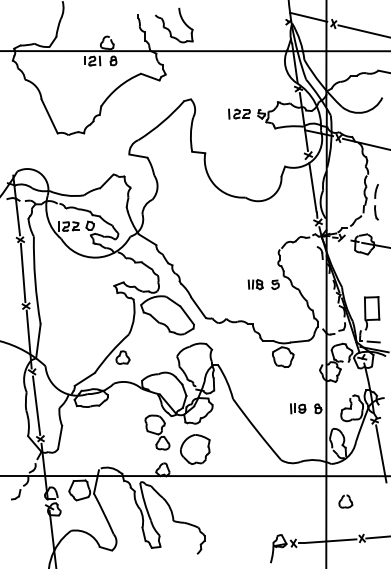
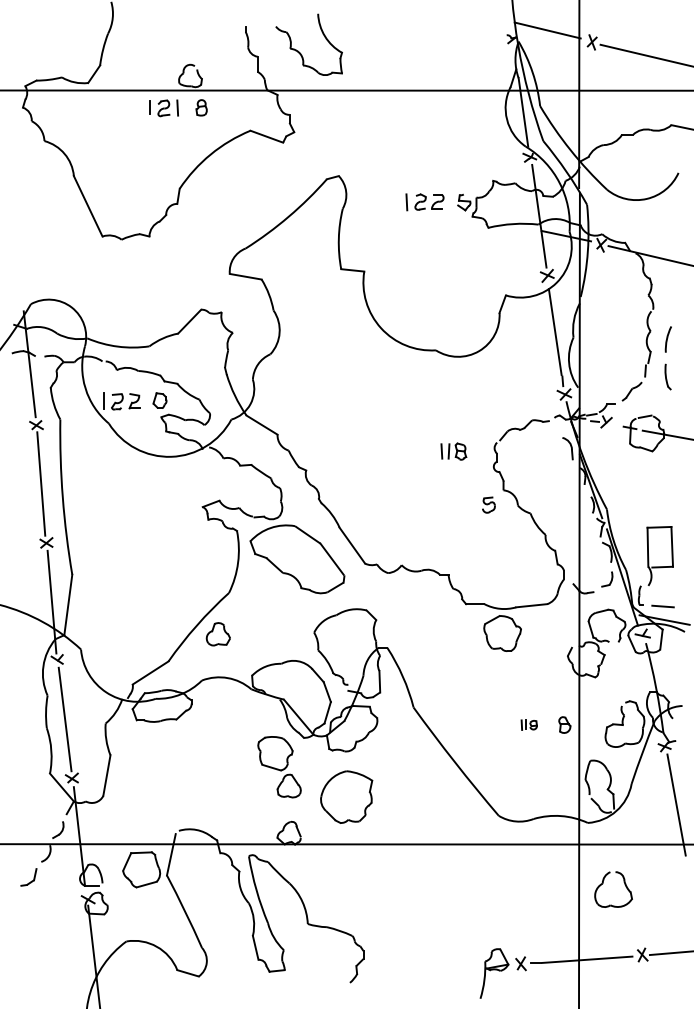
part: (255, 284) -> (453, 451), moved
part: (298, 408) -> (529, 724), size x0.6
part: (345, 501) -> (613, 889), size x1.6

